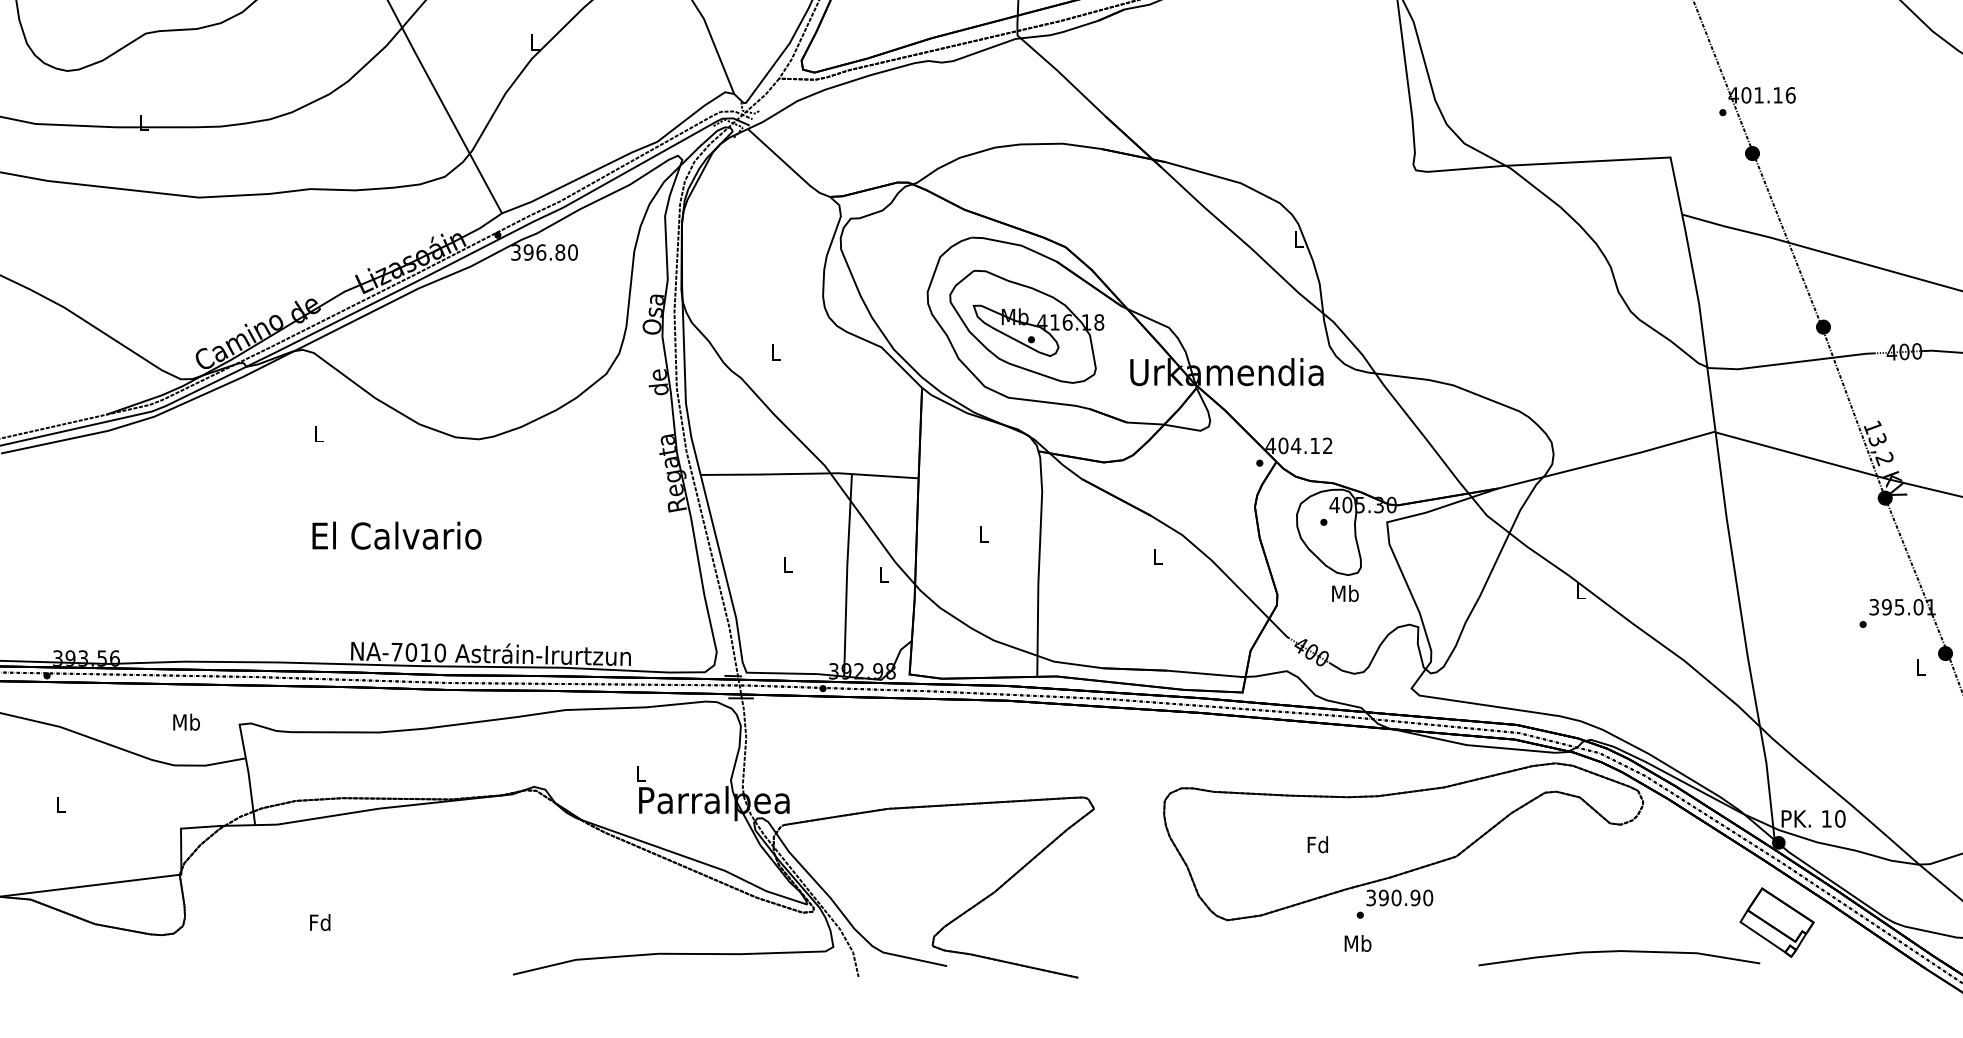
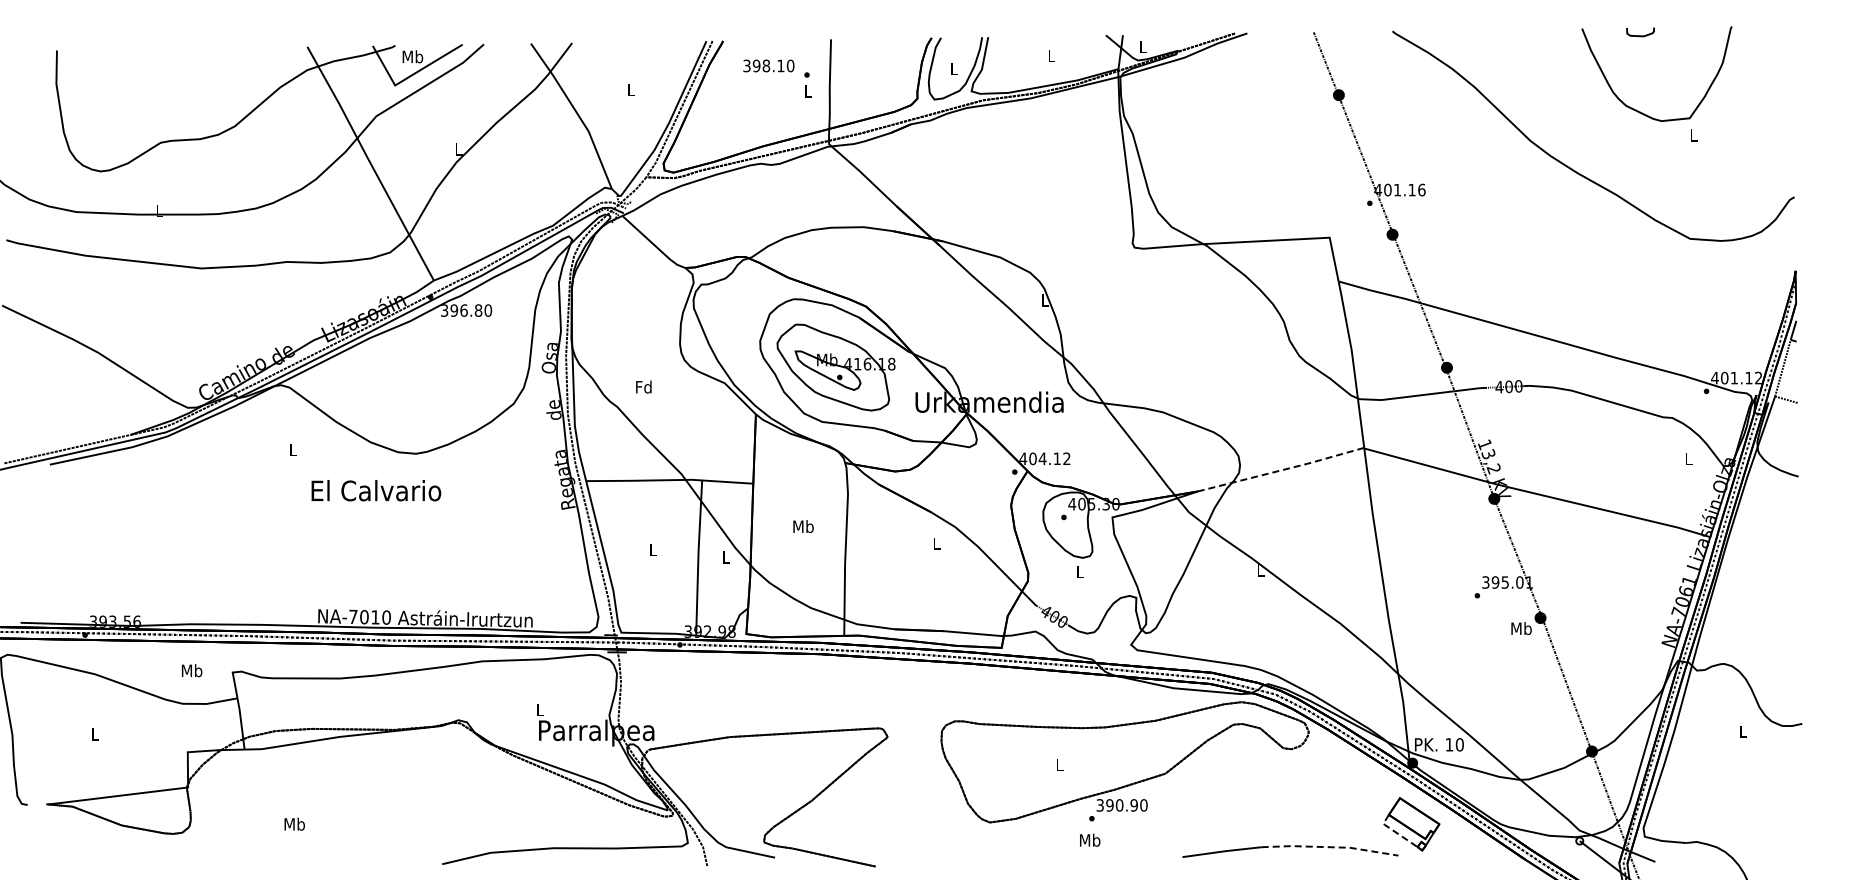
text: (775, 351) -> (643, 386), L -> Fd
line: (1608, 461) -> (1282, 470), solid -> dashed
text: (984, 534) -> (803, 526), L -> Mb
text: (397, 535) -> (376, 490), moved
text: (1345, 592) -> (1080, 571), Mb -> L
text: (1920, 667) -> (1521, 628), L -> Mb
text: (1318, 844) -> (1059, 764), Fd -> L
text: (320, 921) -> (294, 823), Fd -> Mb
line: (1756, 933) -> (1395, 832), solid -> dashed
line: (1672, 952) -> (1331, 847), solid -> dashed

